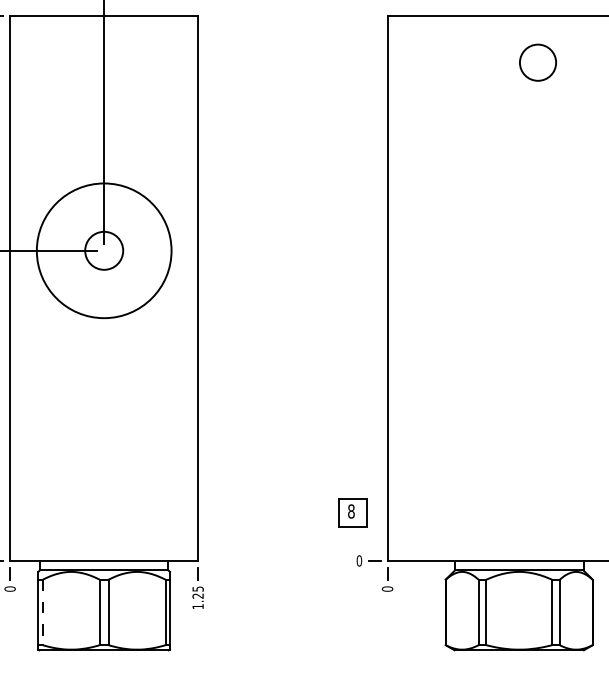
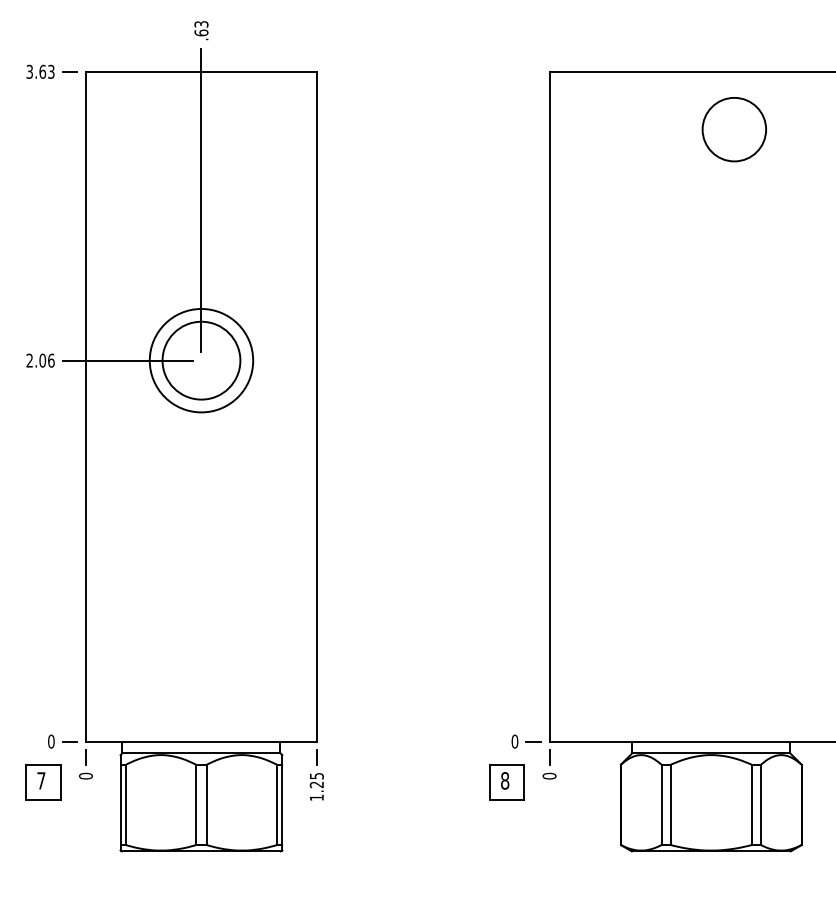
circle: (538, 62) -> (734, 129), size x1.43
circle: (104, 250) -> (201, 360), size x0.62
circle: (104, 250) -> (201, 360), size x1.67
part: (352, 512) -> (506, 782), moved
line: (43, 612) -> (126, 805), dashed -> solid

